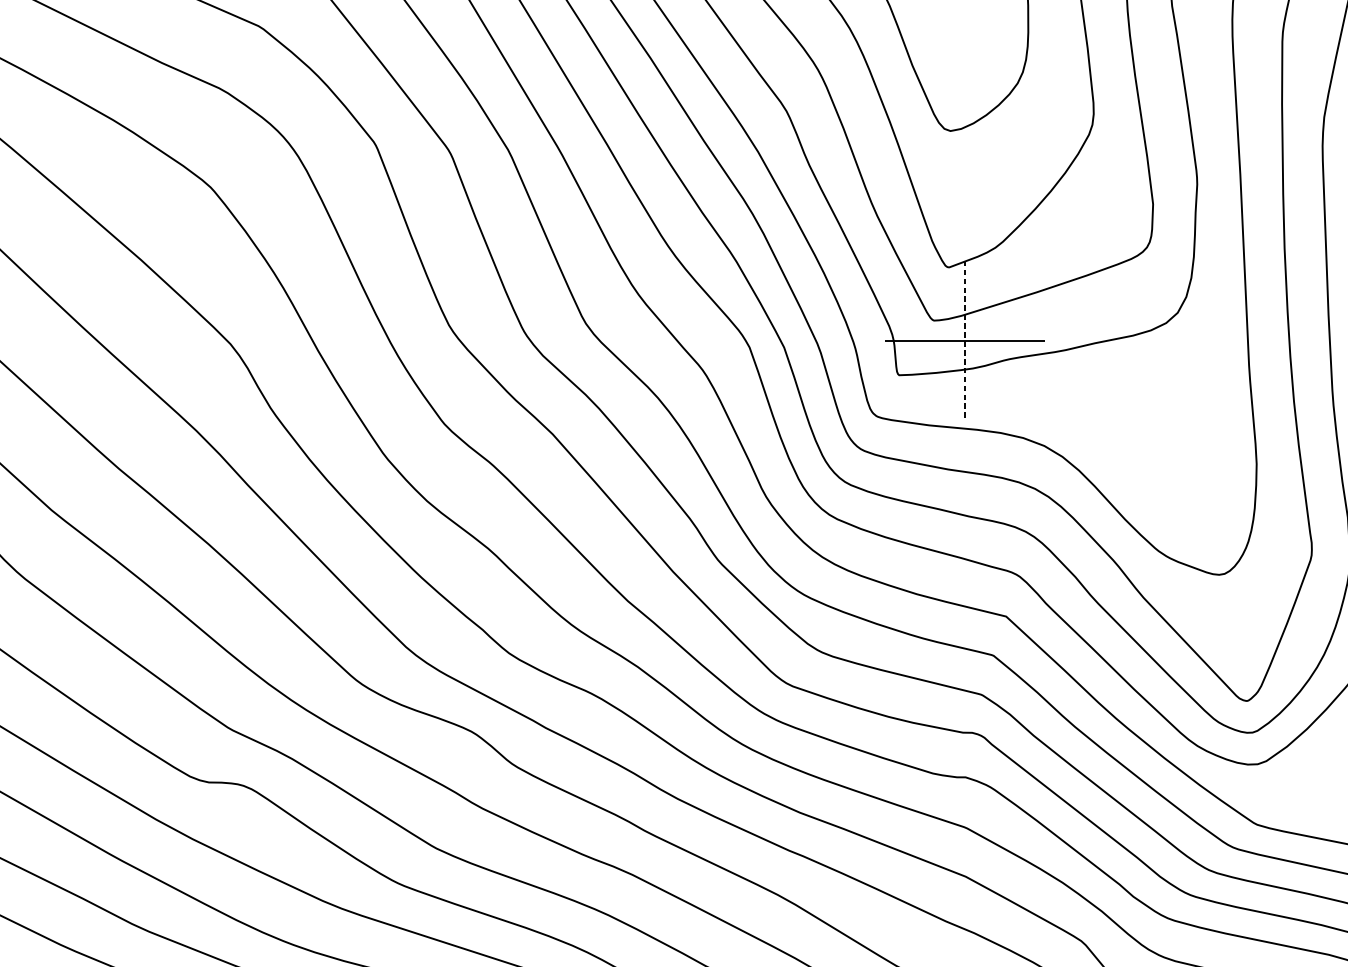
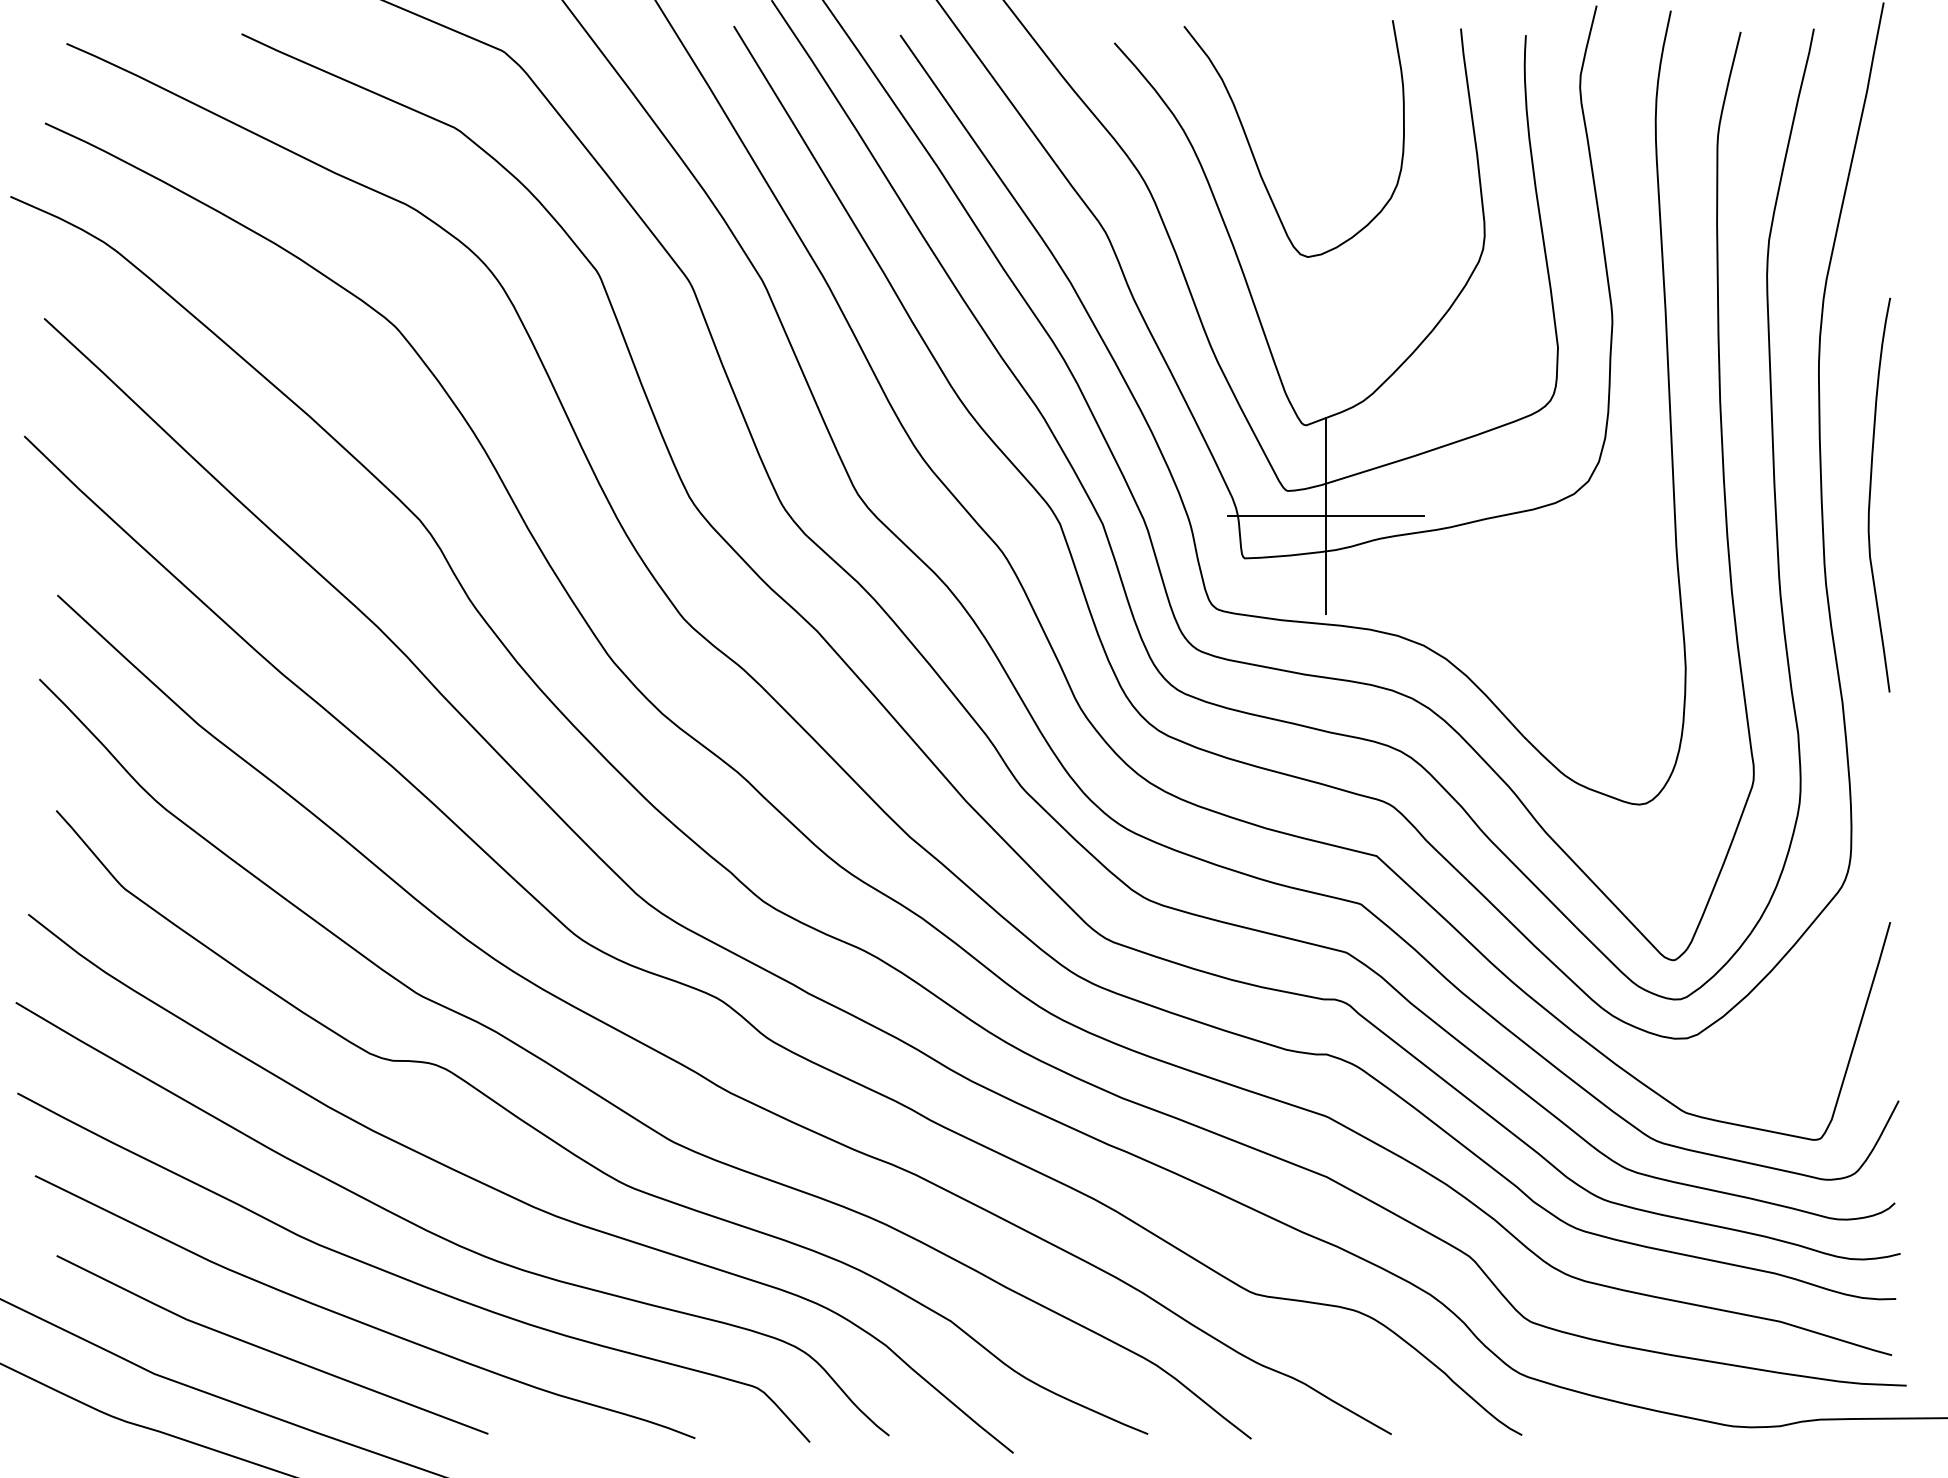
line: (964, 341) -> (1325, 516), dashed -> solid

